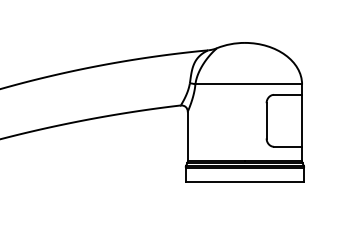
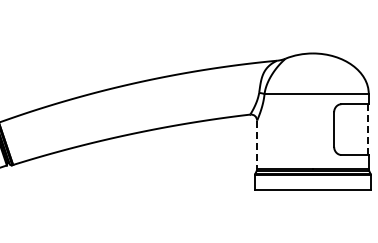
line: (301, 120) -> (368, 129), solid -> dashed
line: (188, 137) -> (257, 145), solid -> dashed

